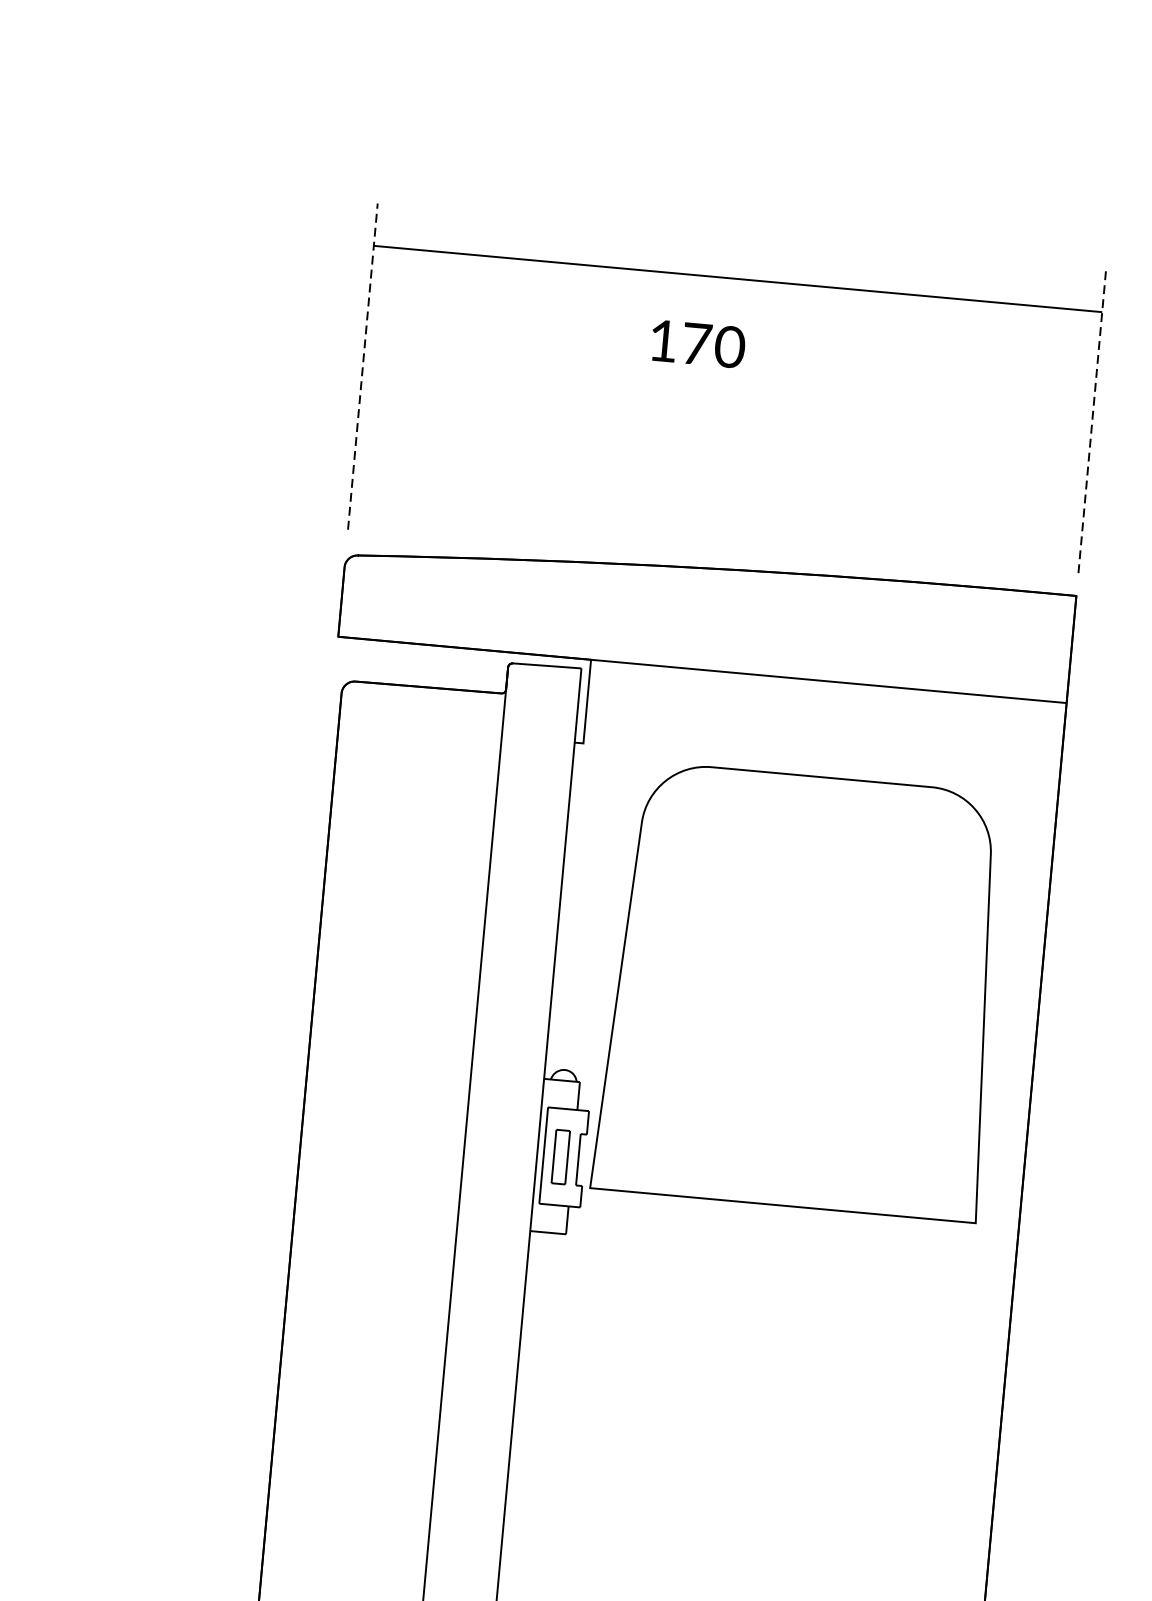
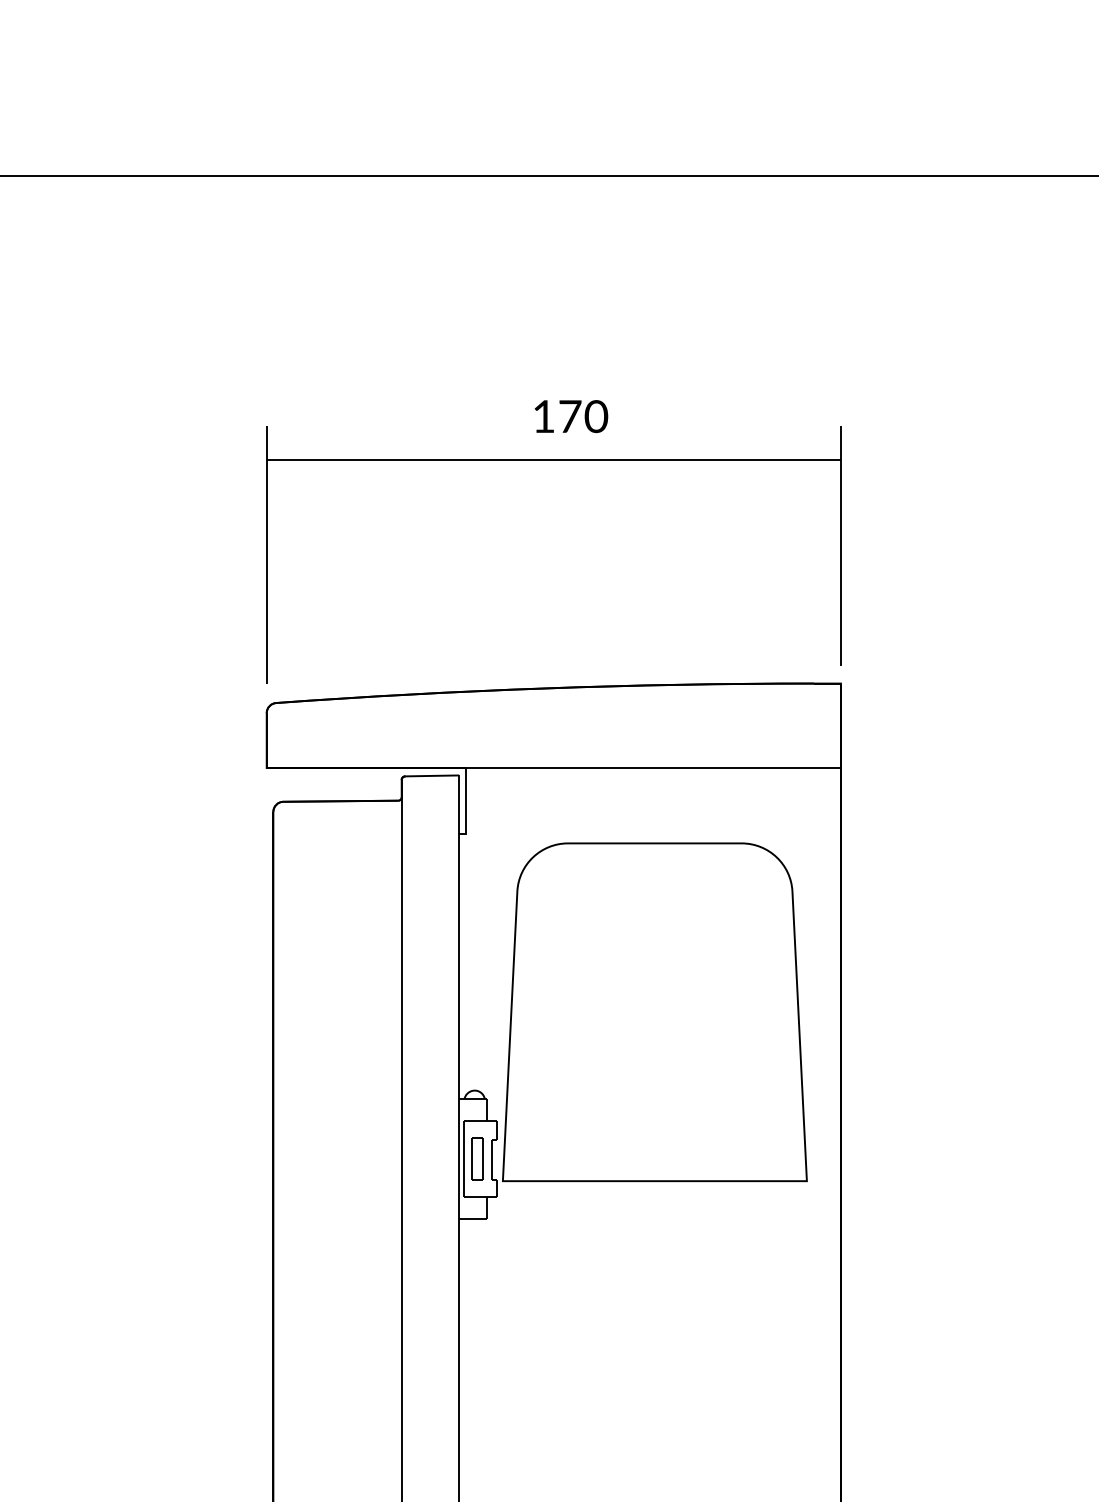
text: (698, 344) -> (571, 416), moved
line: (362, 367) -> (266, 555), dashed -> solid
line: (1091, 422) -> (840, 546), dashed -> solid

